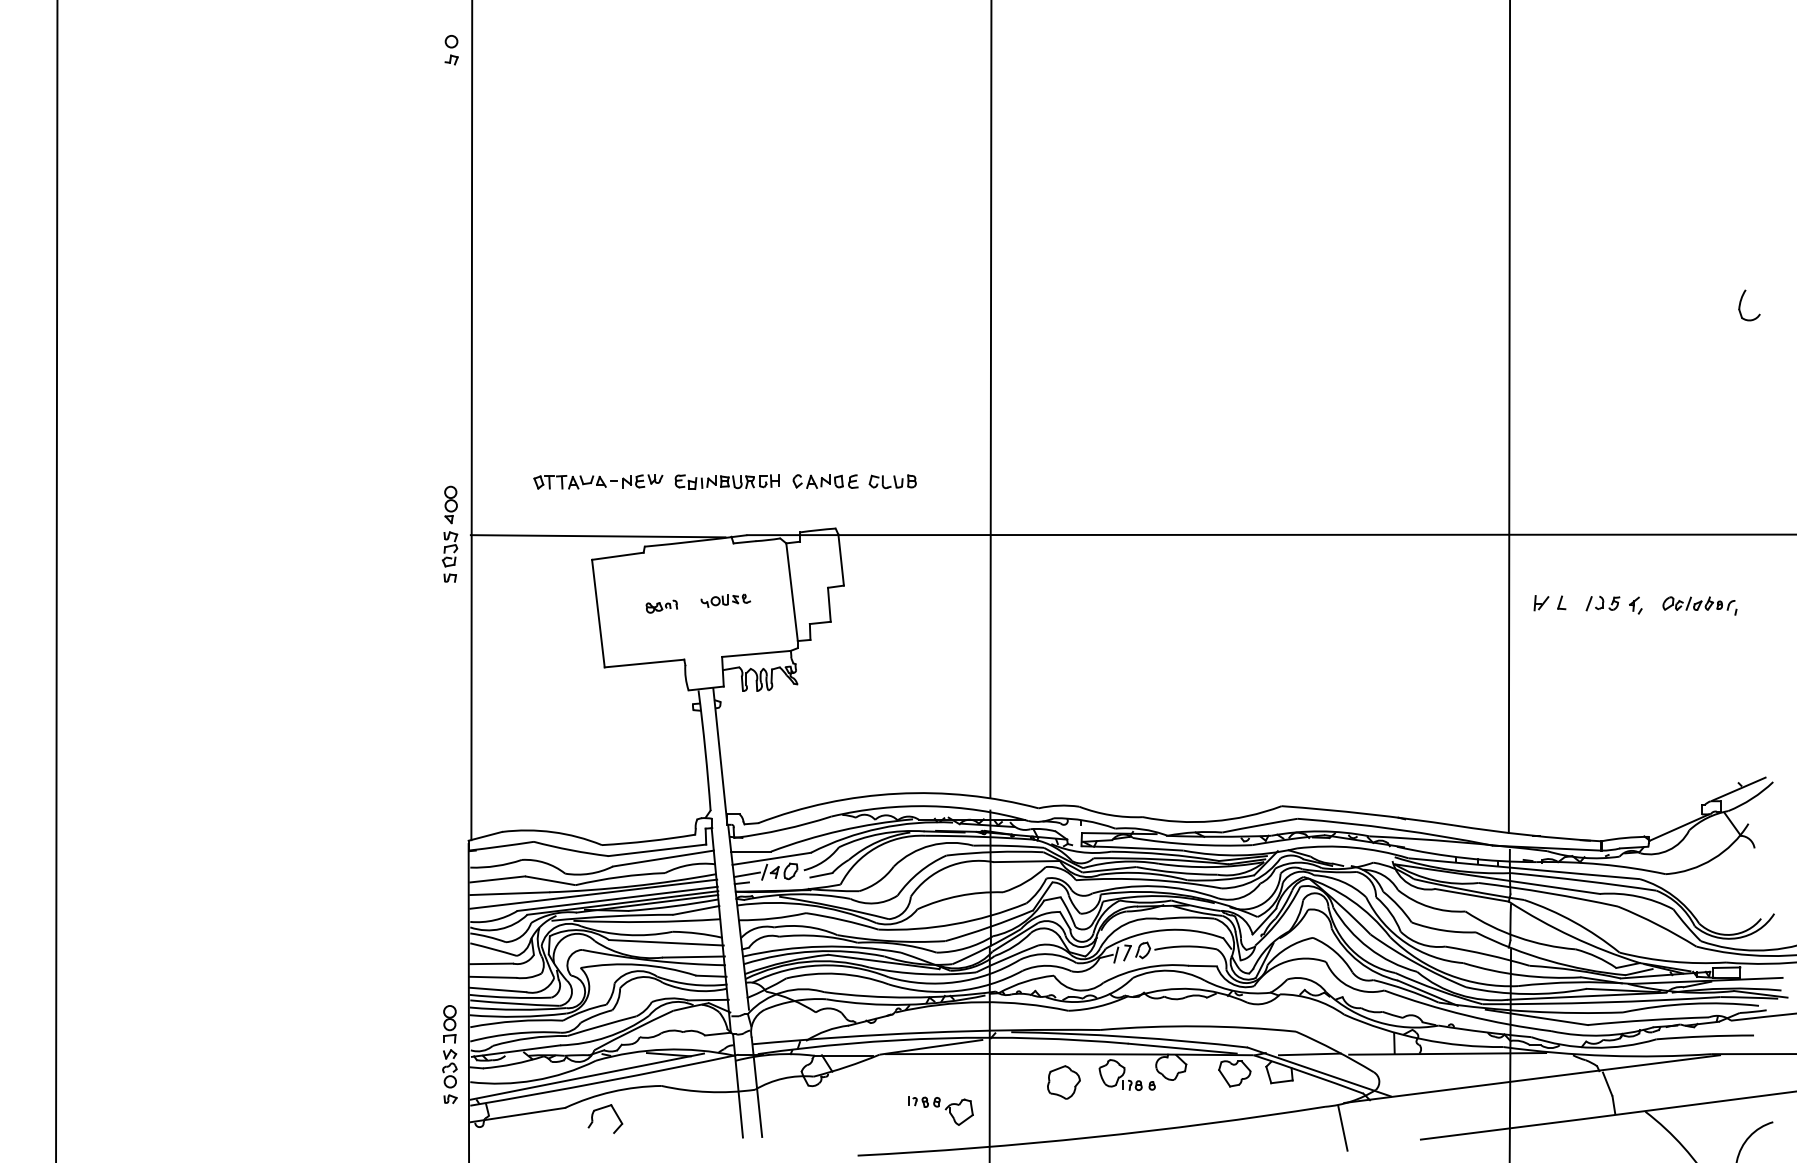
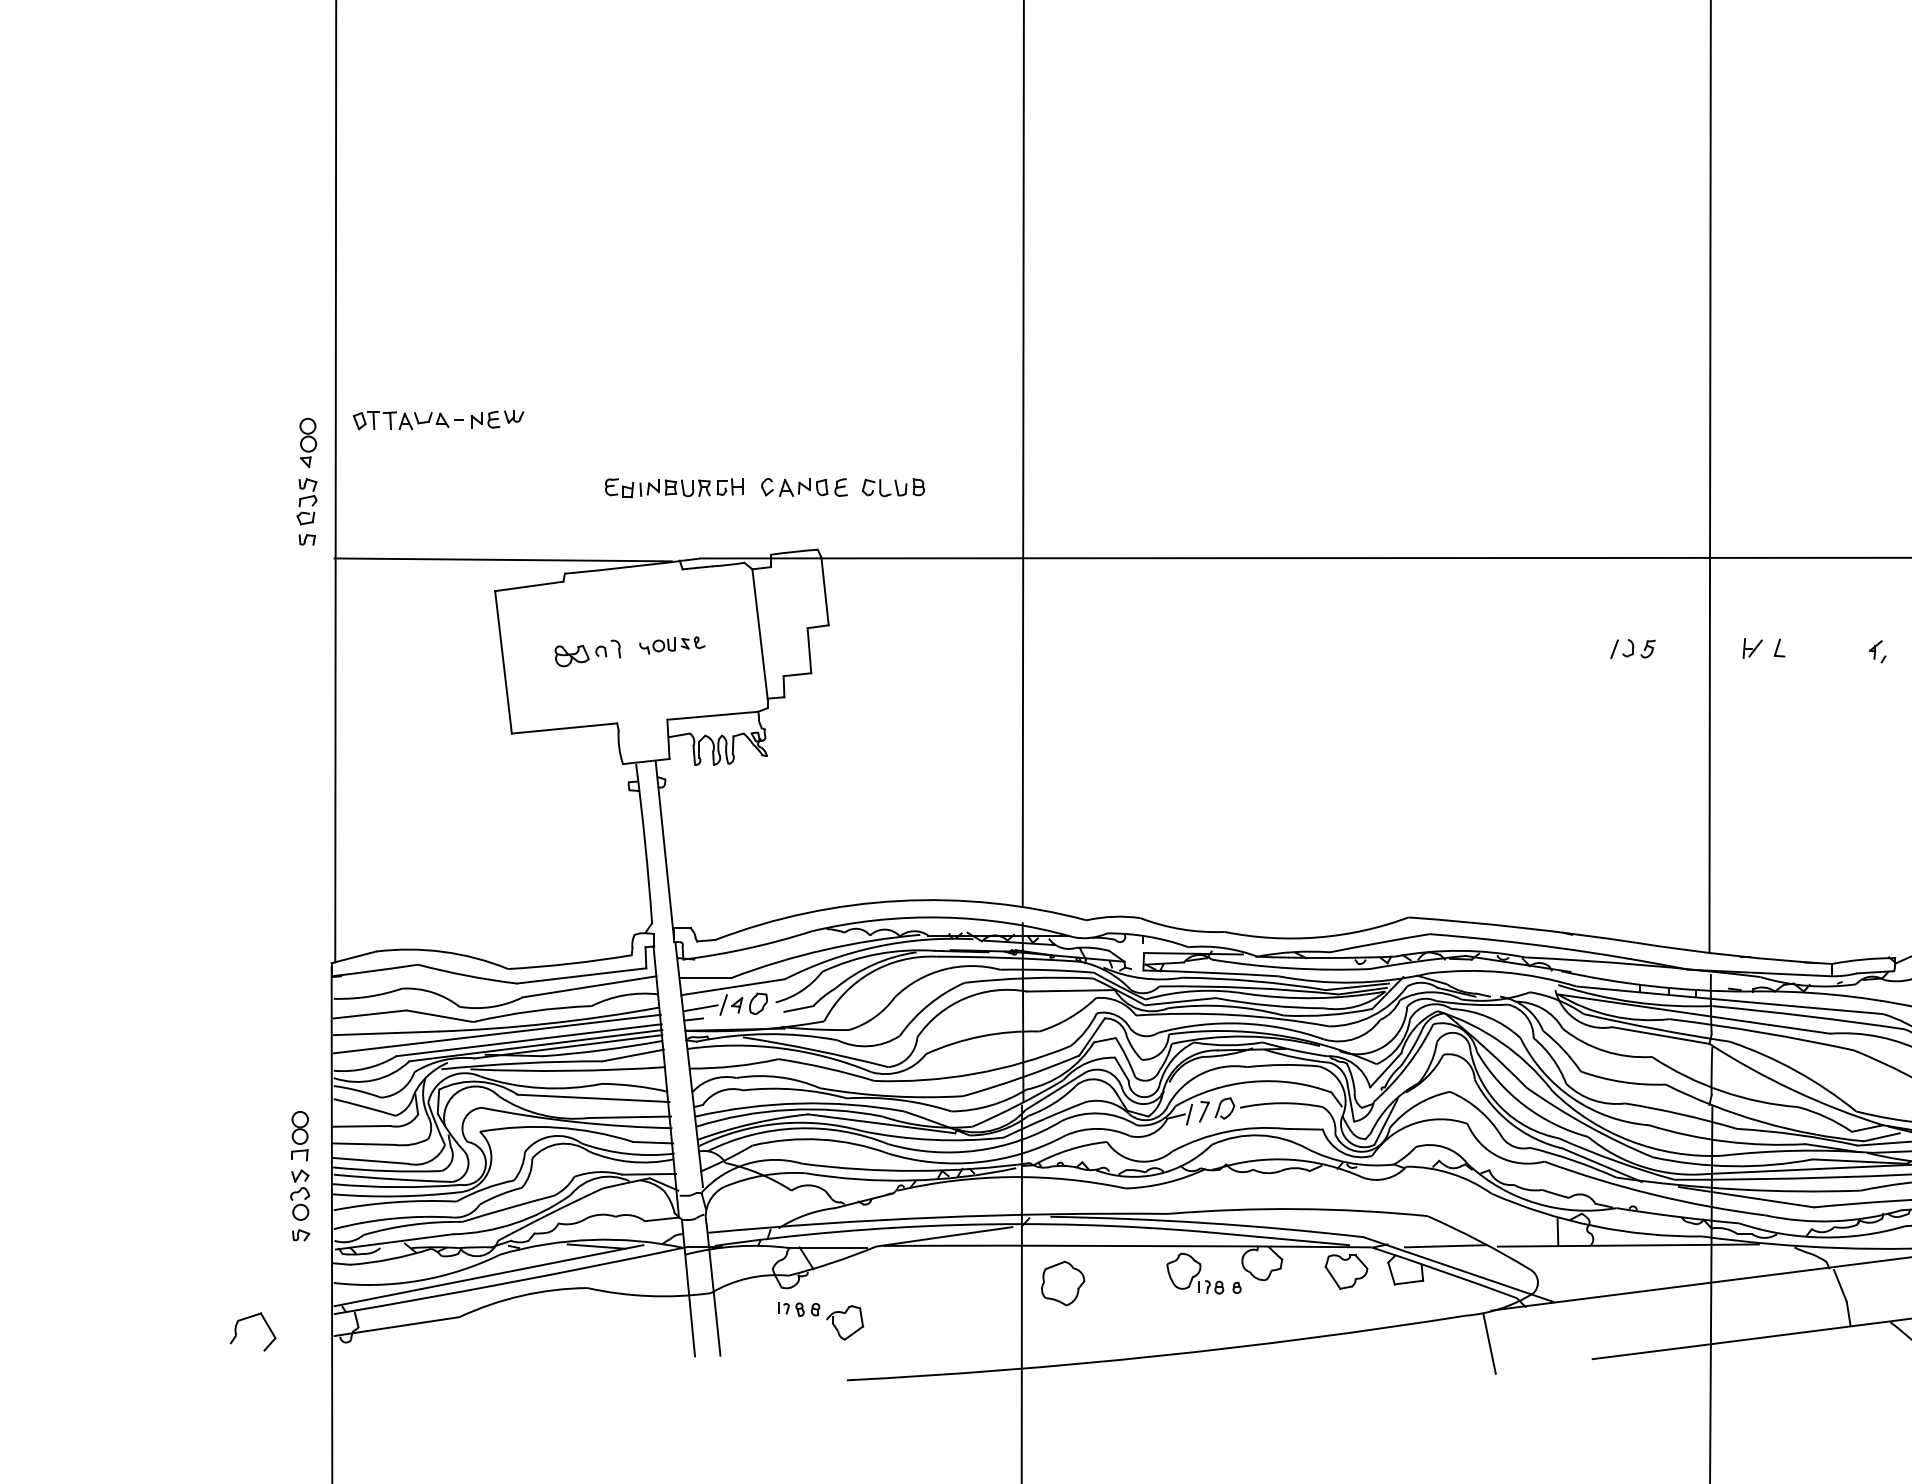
part: (598, 481) -> (438, 419), moved
part: (449, 533) -> (306, 480), moved
part: (1602, 603) -> (1632, 648), moved
part: (661, 606) -> (587, 652), size x1.6
part: (449, 1054) -> (299, 1176), moved
part: (1063, 1082) -> (1062, 1283), moved
part: (601, 1109) -> (247, 1319), moved
part: (940, 1110) -> (820, 1320), moved

